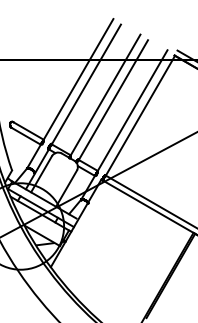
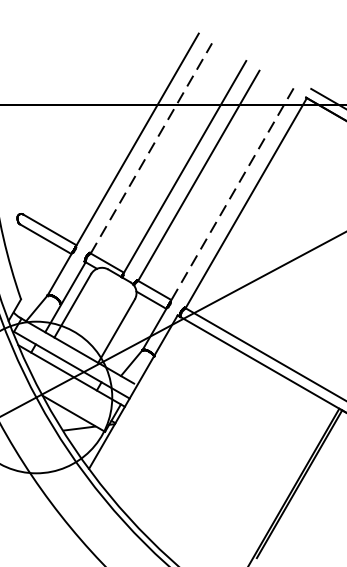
line: (86, 84) -> (151, 148), solid -> dashed
line: (132, 111) -> (232, 195), solid -> dashed

